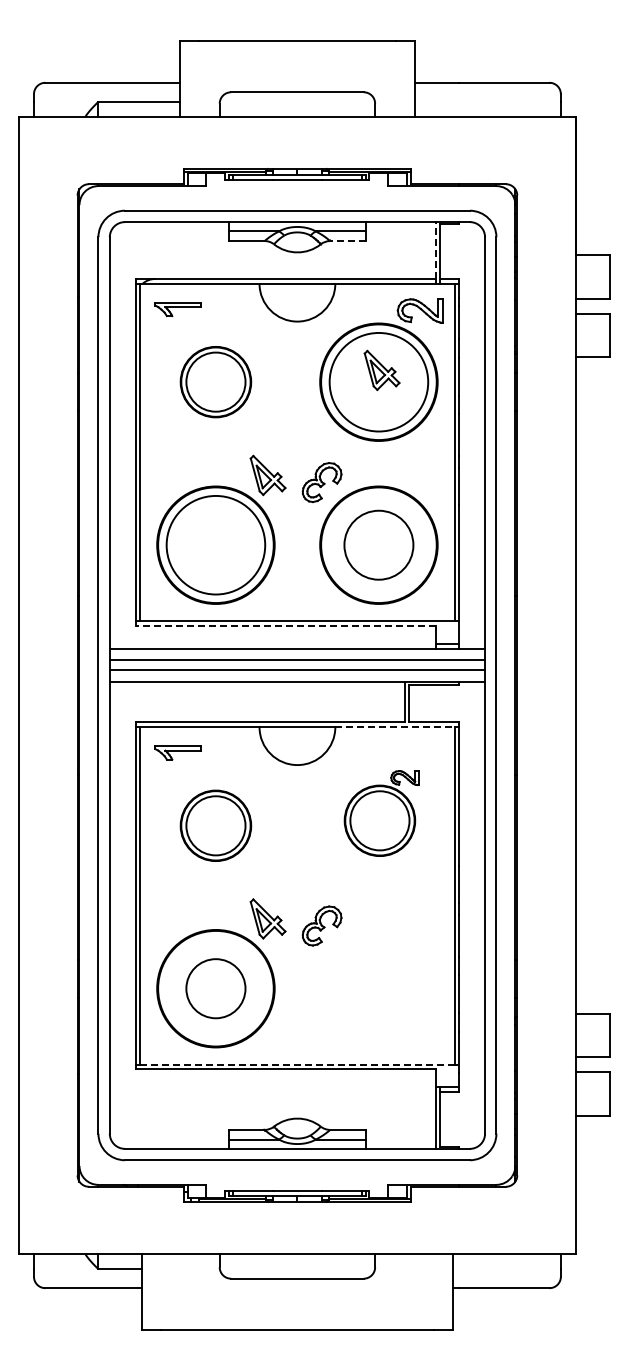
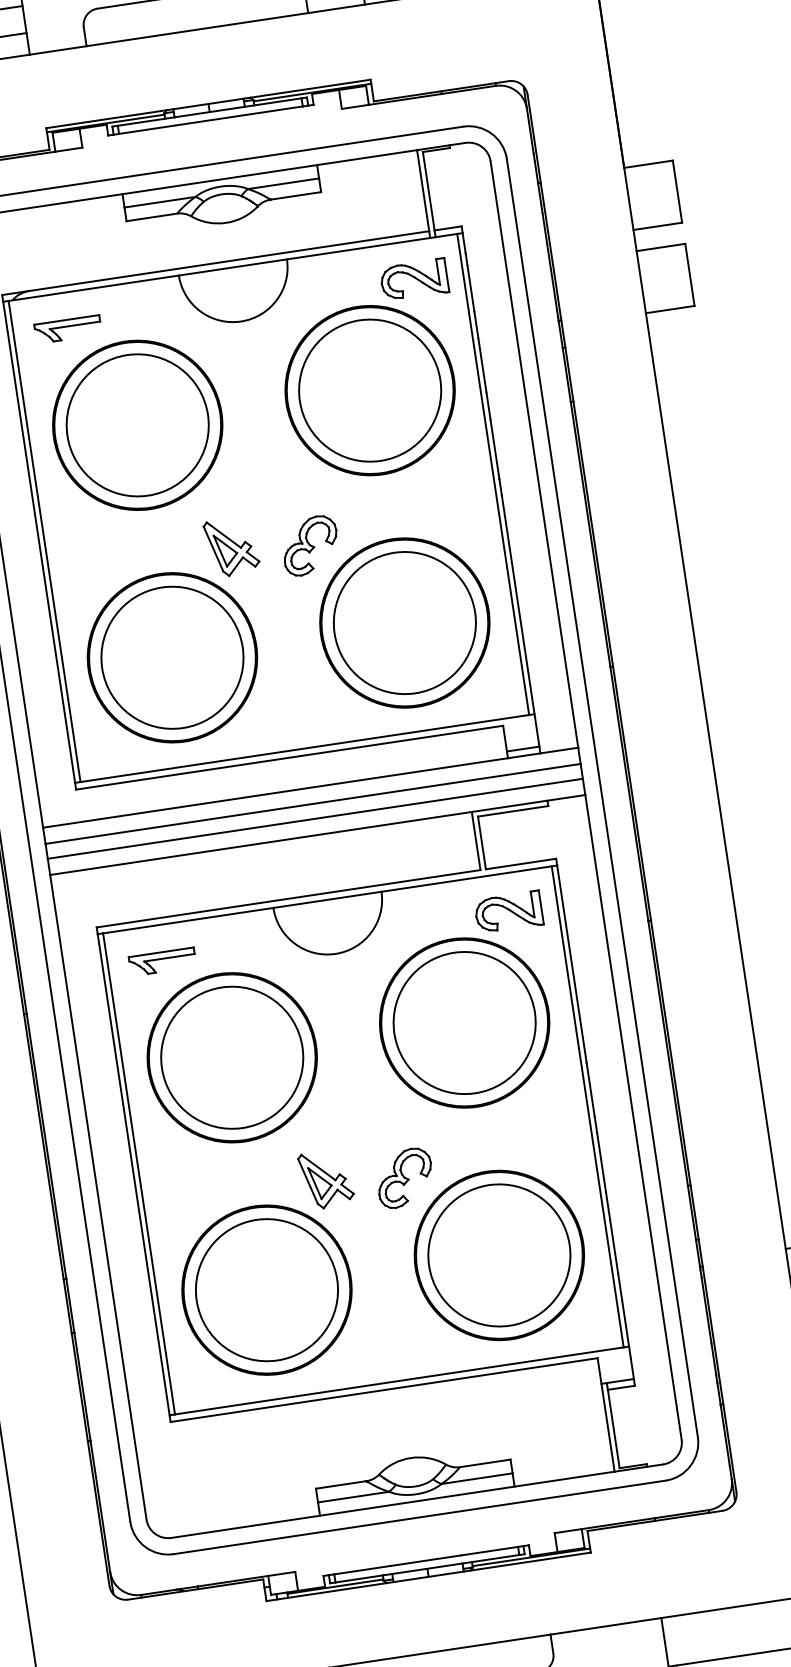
line: (347, 241) -> (295, 196), dashed -> solid
line: (435, 250) -> (422, 190), dashed -> solid
part: (381, 370) -> (371, 373), removed
part: (215, 381) -> (136, 424), size x1.67
circle: (378, 544) -> (404, 622), size x1.43
line: (286, 625) -> (290, 757), dashed -> solid
line: (395, 727) -> (467, 879), dashed -> solid
part: (381, 813) -> (465, 1005), size x1.67
part: (215, 825) -> (231, 1057), size x1.67
circle: (215, 988) -> (266, 1289), size x1.67
part: (378, 988) -> (498, 1255), added
line: (296, 1064) -> (398, 1381), dashed -> solid

